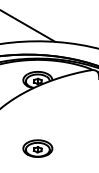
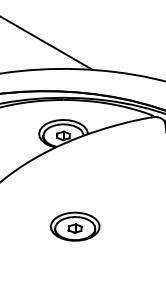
part: (37, 148) -> (74, 226), moved

